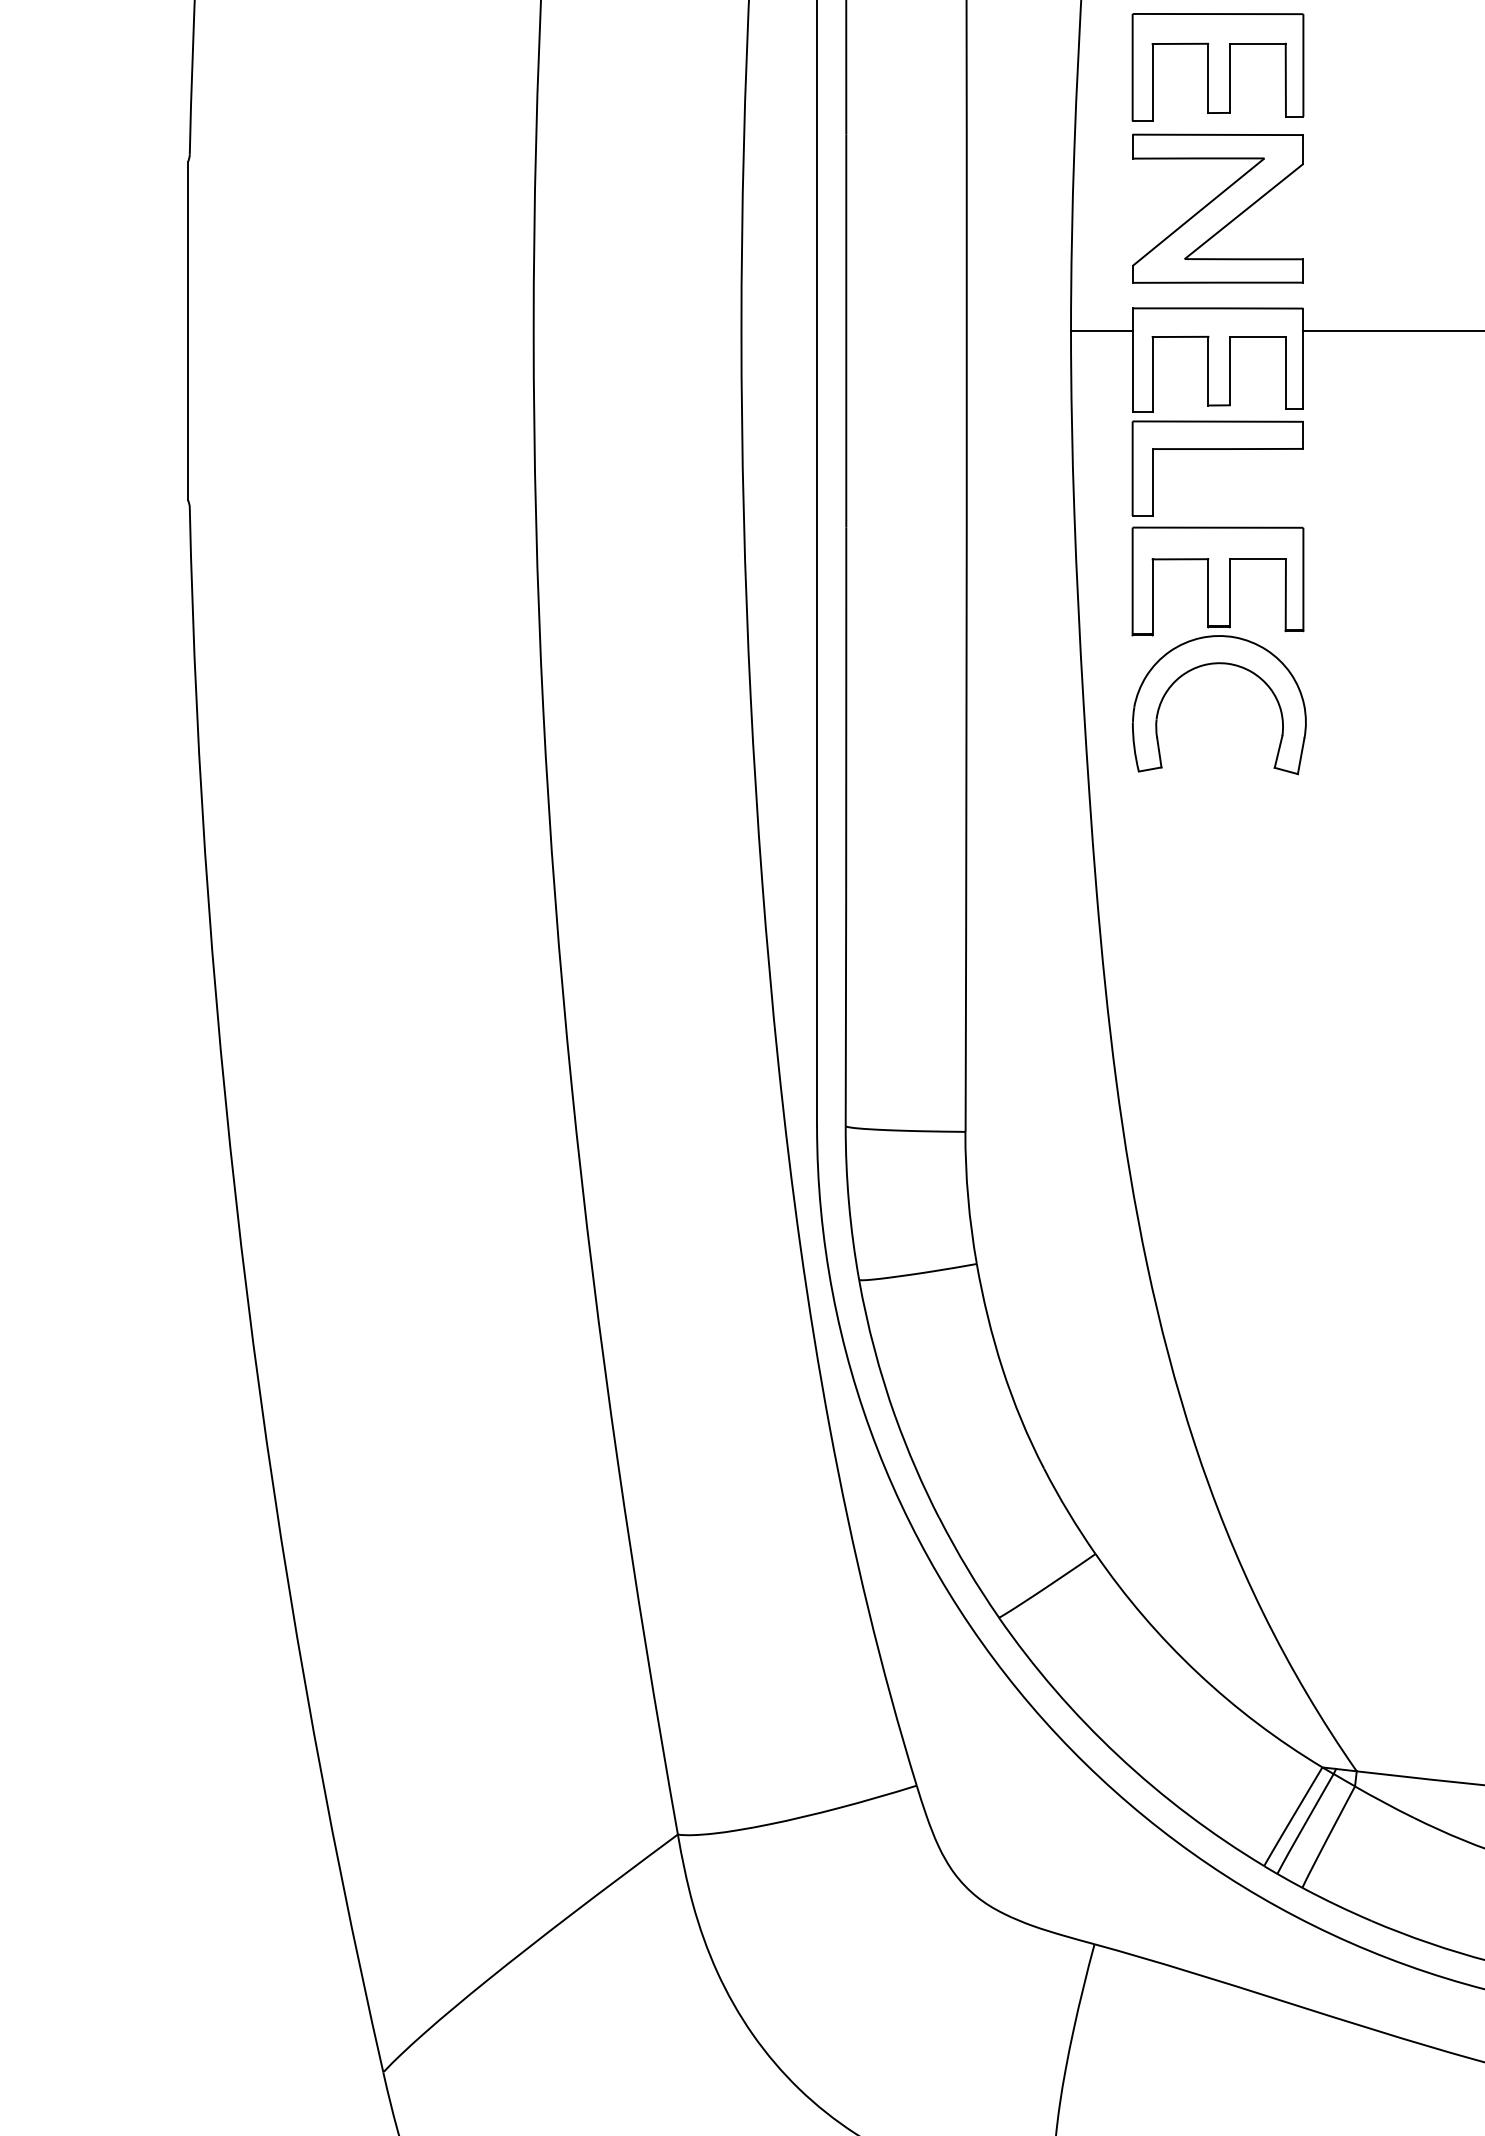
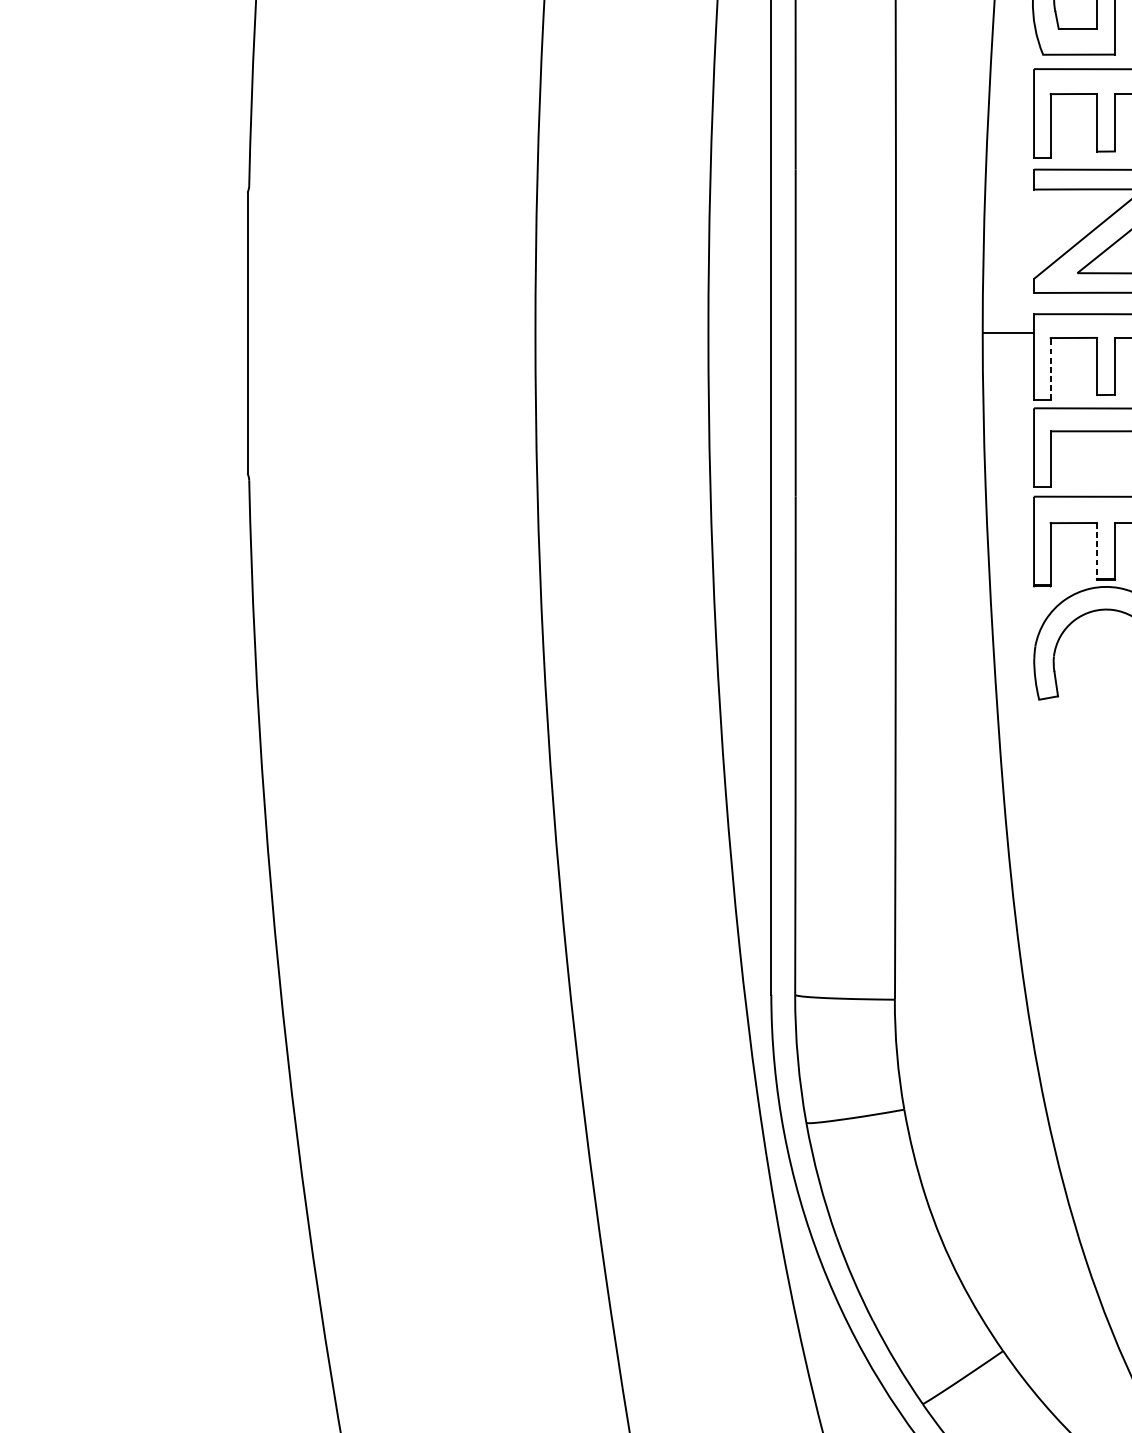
line: (1152, 373) -> (1050, 368), solid -> dashed
line: (1208, 593) -> (1097, 551), solid -> dashed

